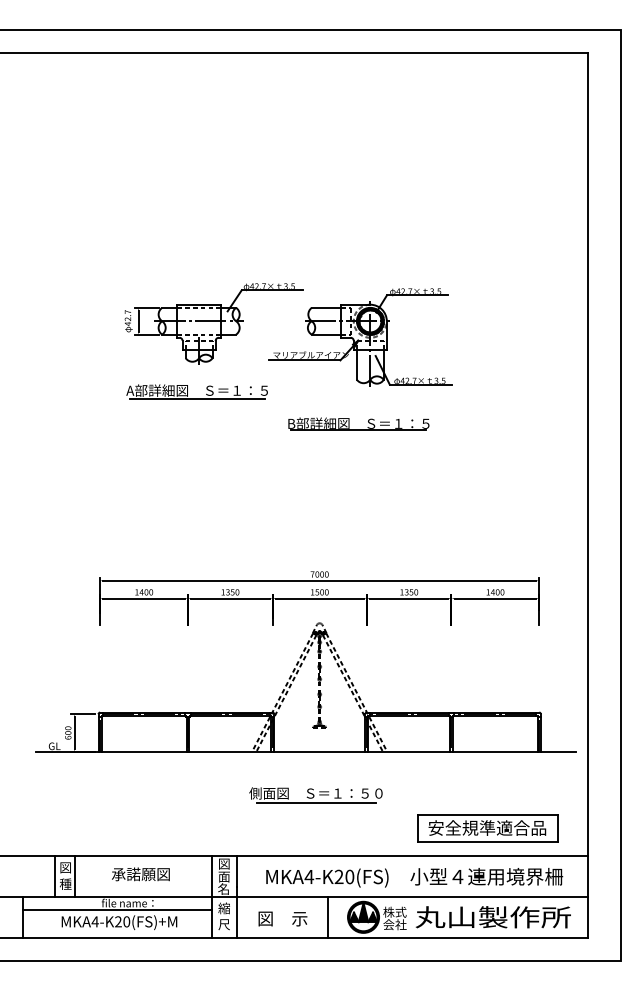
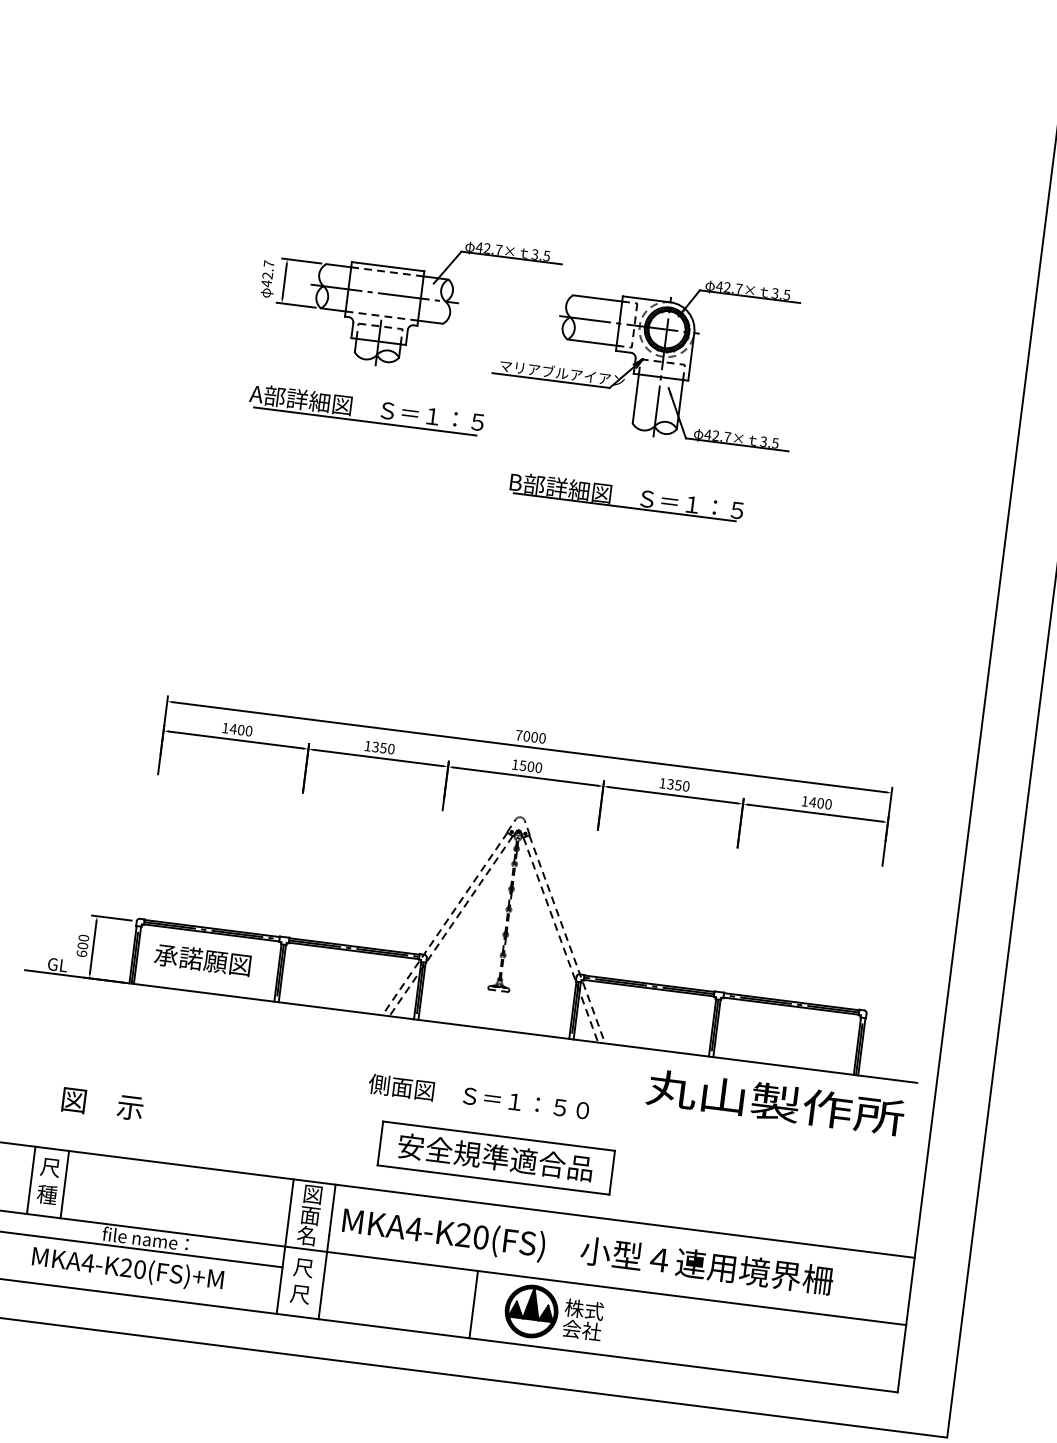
line: (316, 802) -> (477, 1112), removed
part: (487, 828) -> (495, 1158), moved
text: (65, 867) -> (50, 1167), 図 -> 尺
text: (140, 874) -> (202, 960), moved
text: (414, 877) -> (587, 1251), moved
text: (223, 908) -> (302, 1267), 縮 -> 尺
text: (492, 917) -> (774, 1102), moved
text: (282, 918) -> (102, 1103), moved

